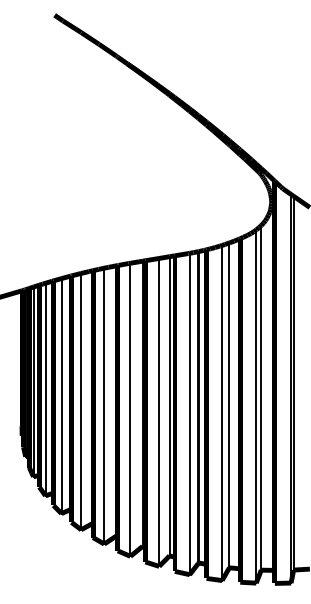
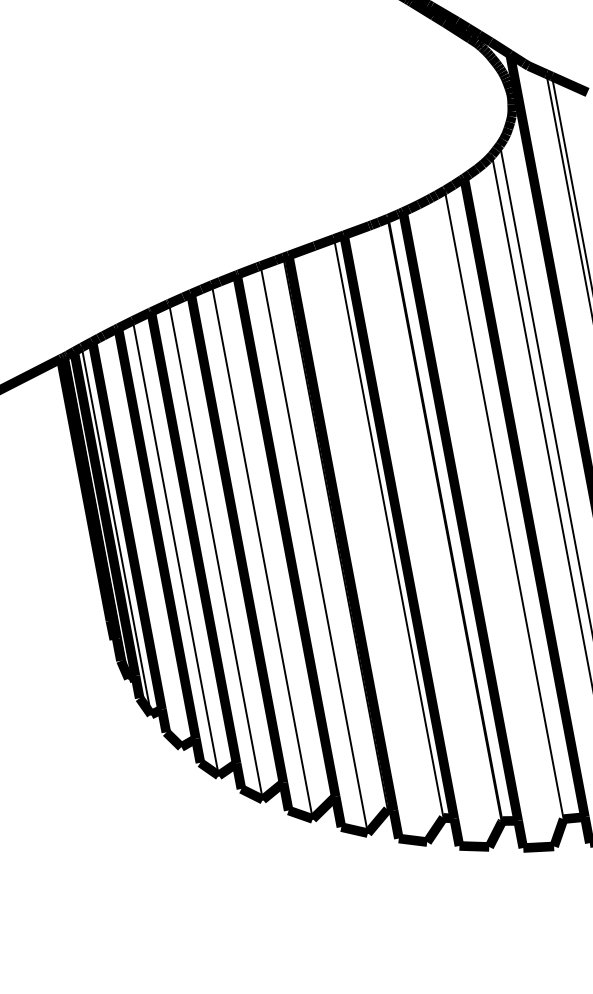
line: (45, 389) -> (142, 541), removed
line: (159, 412) -> (371, 544), removed
line: (222, 412) -> (493, 521), removed
line: (189, 413) -> (429, 535), removed

